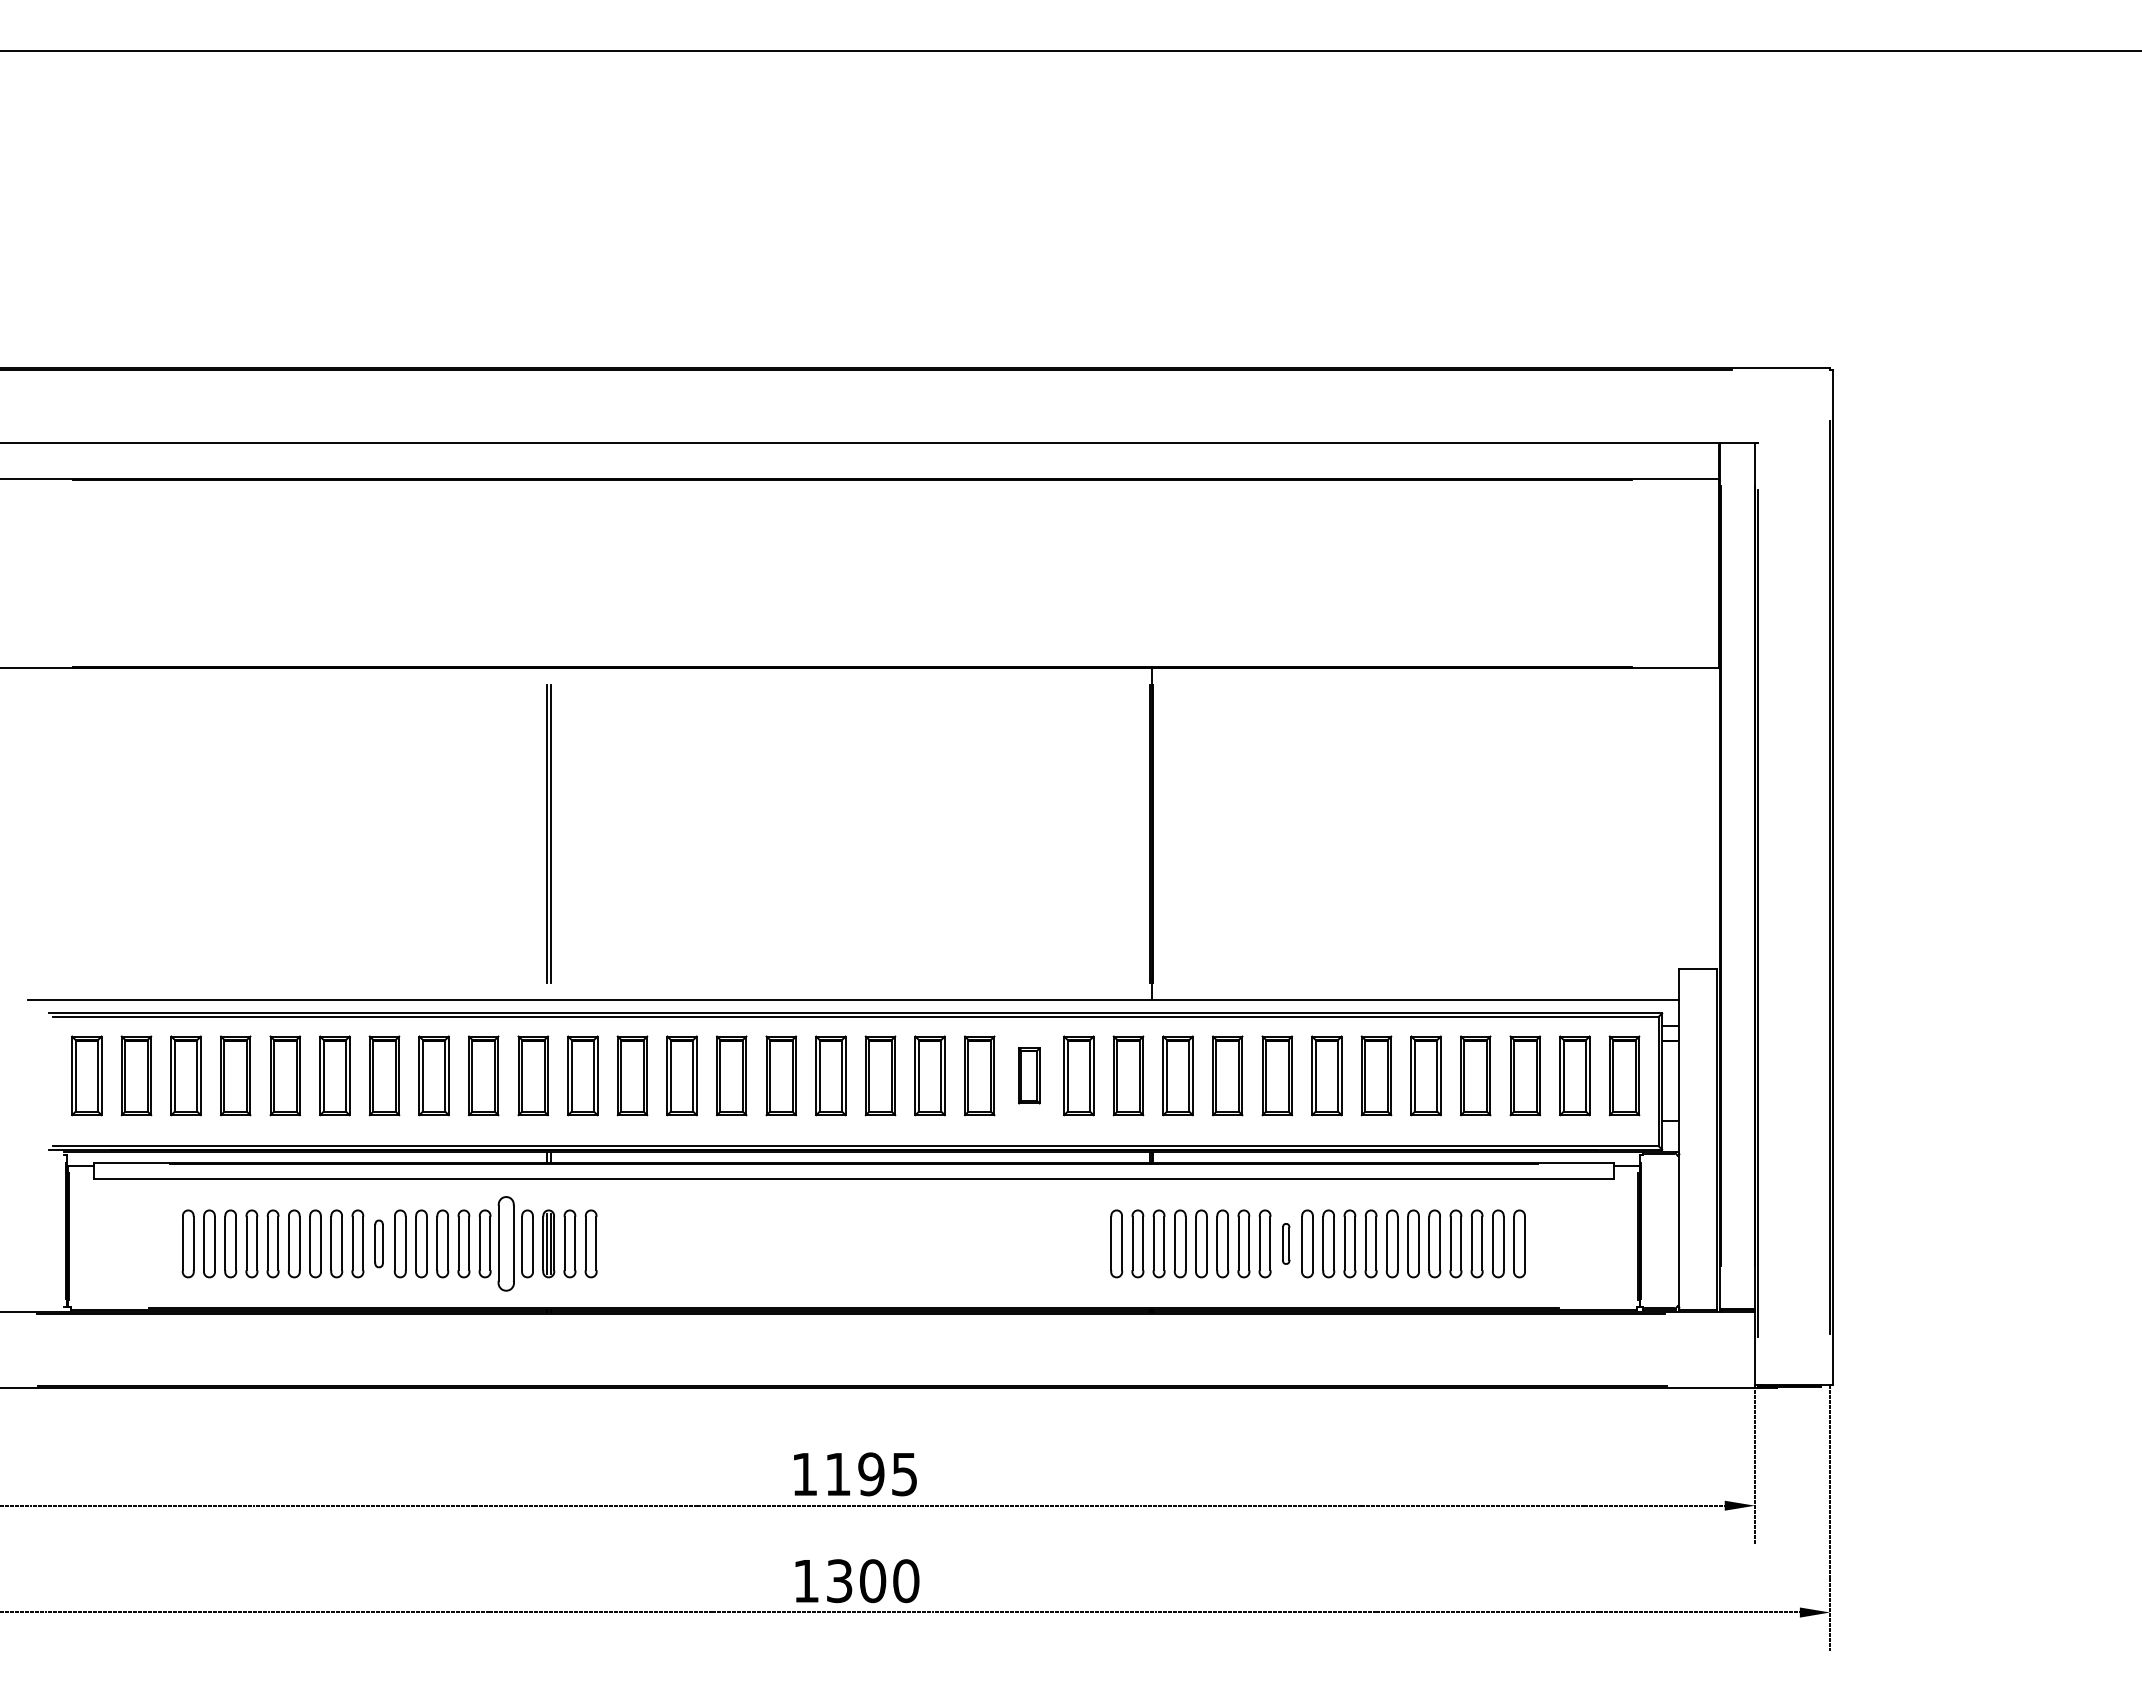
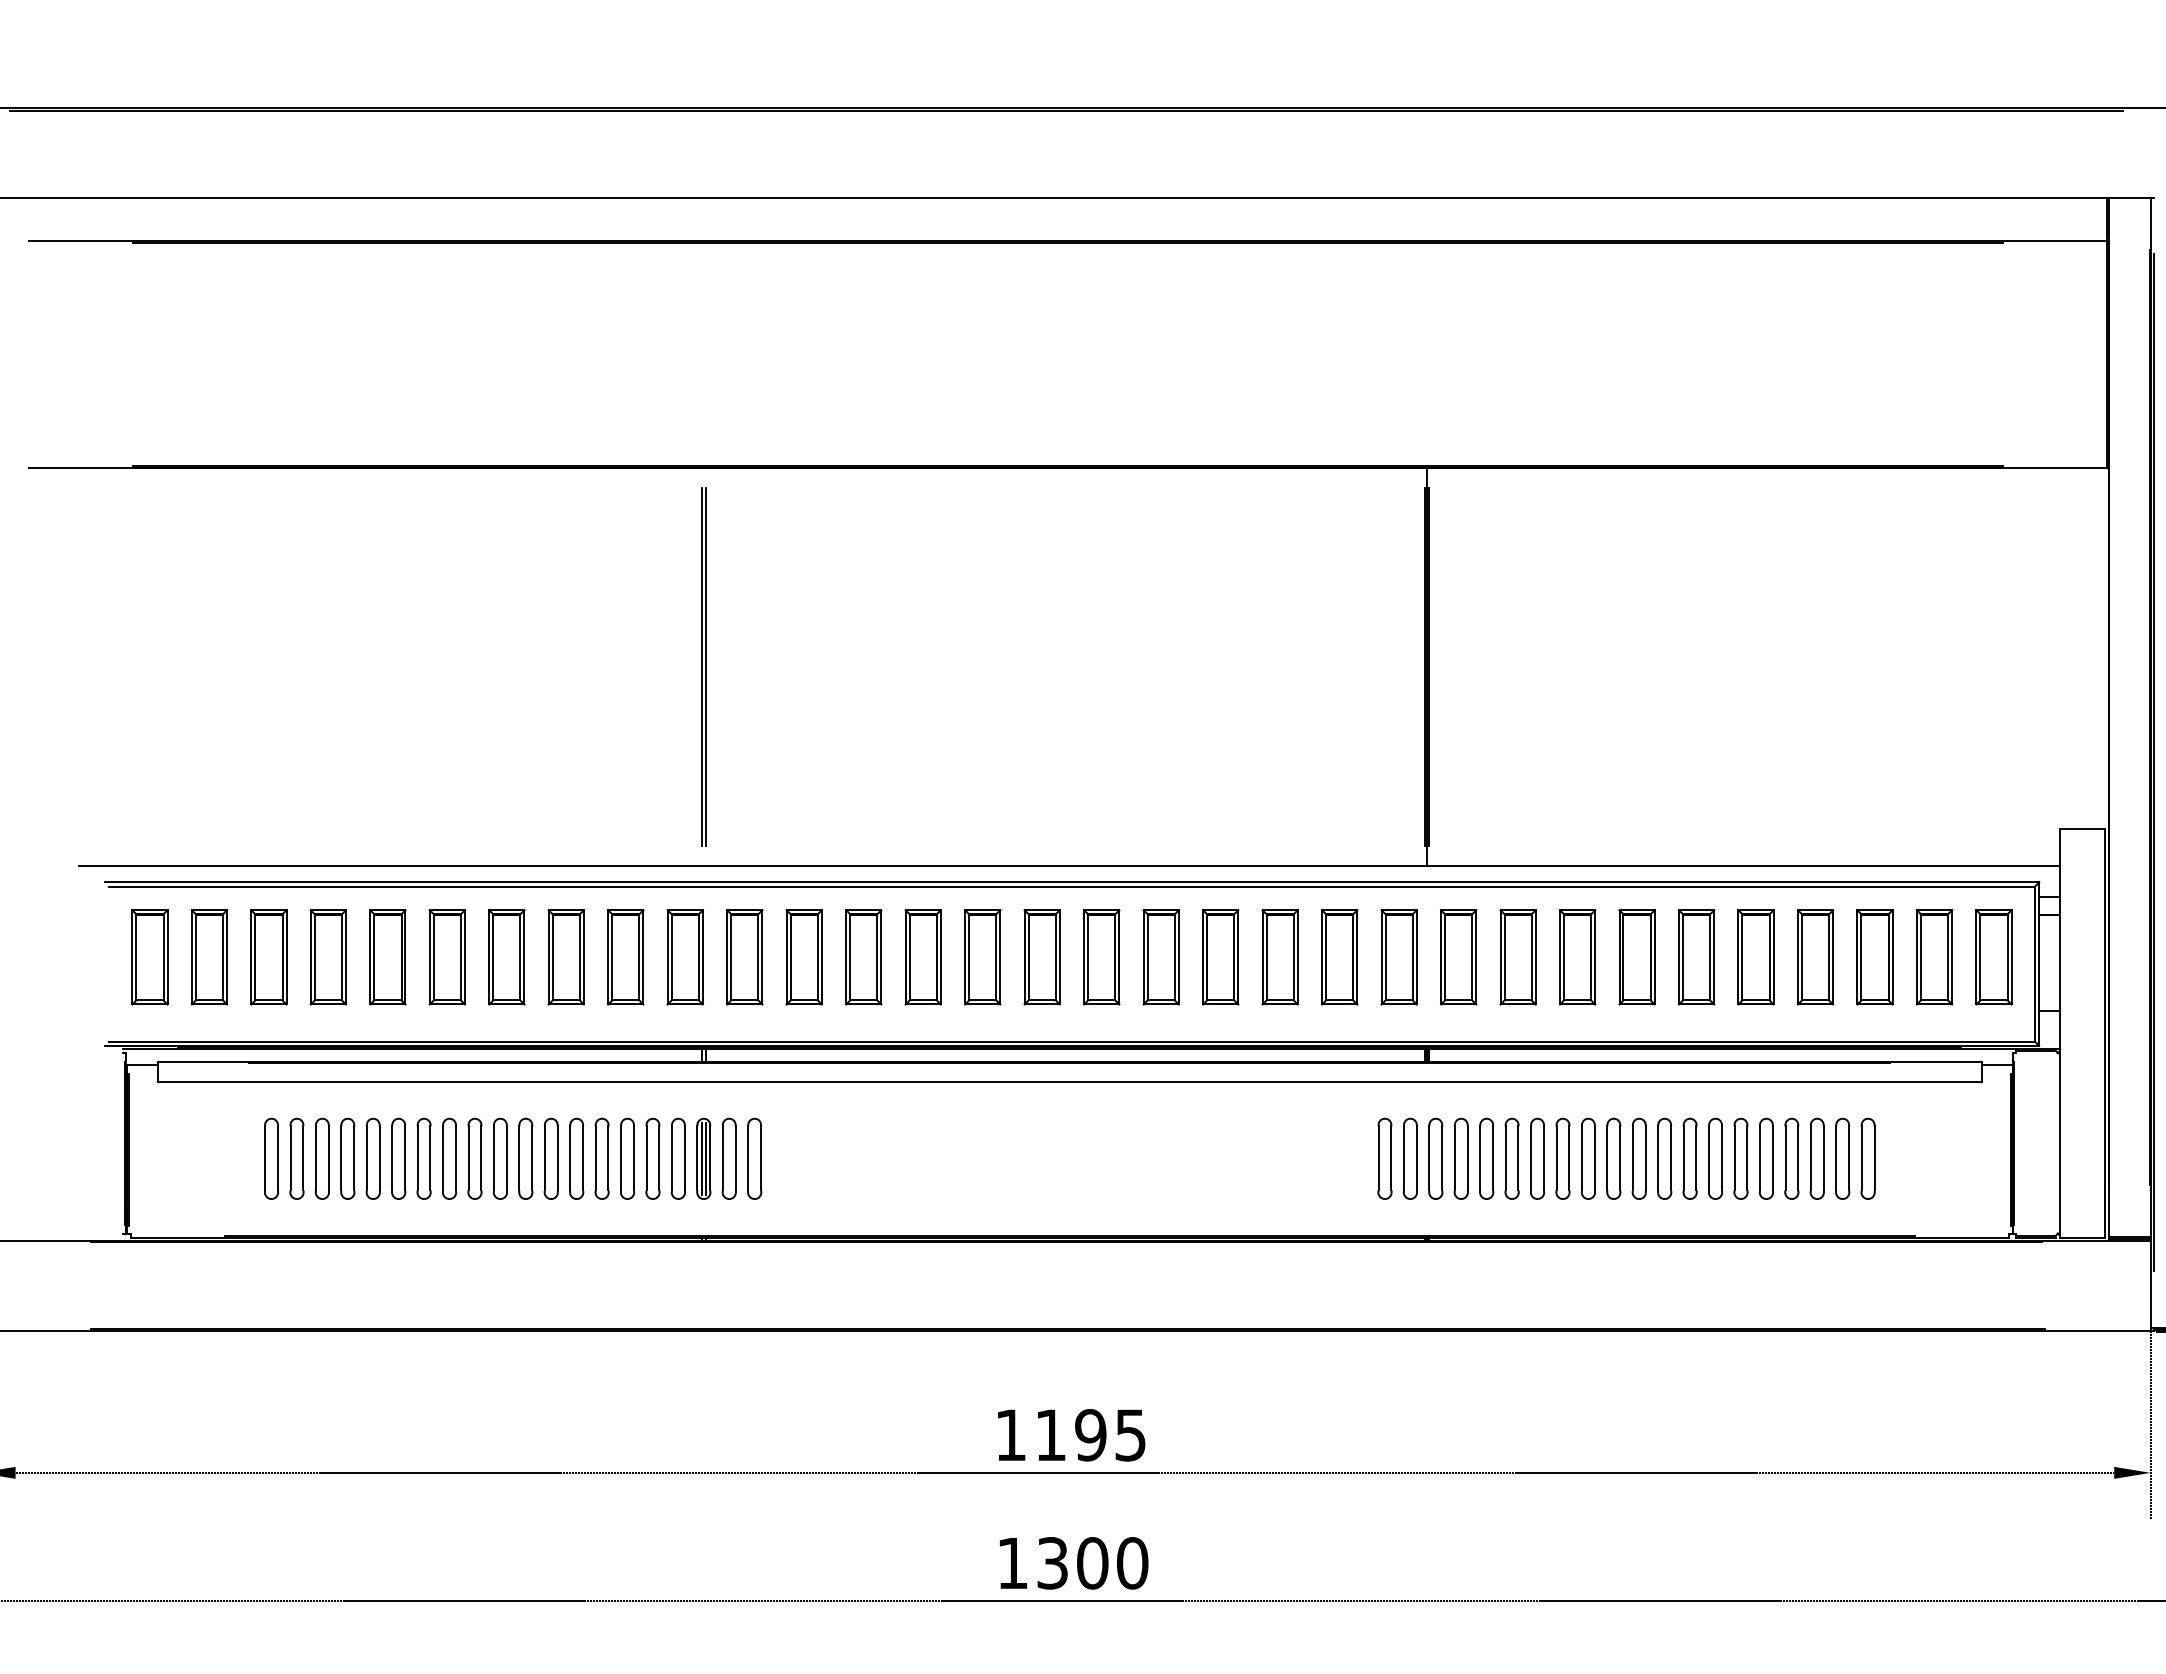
part: (1029, 1075) -> (1280, 956), size x1.43
part: (378, 1243) -> (499, 1158), size x1.43
part: (506, 1243) -> (653, 1158), size x0.71
part: (1285, 1243) -> (1587, 1158), size x1.67

